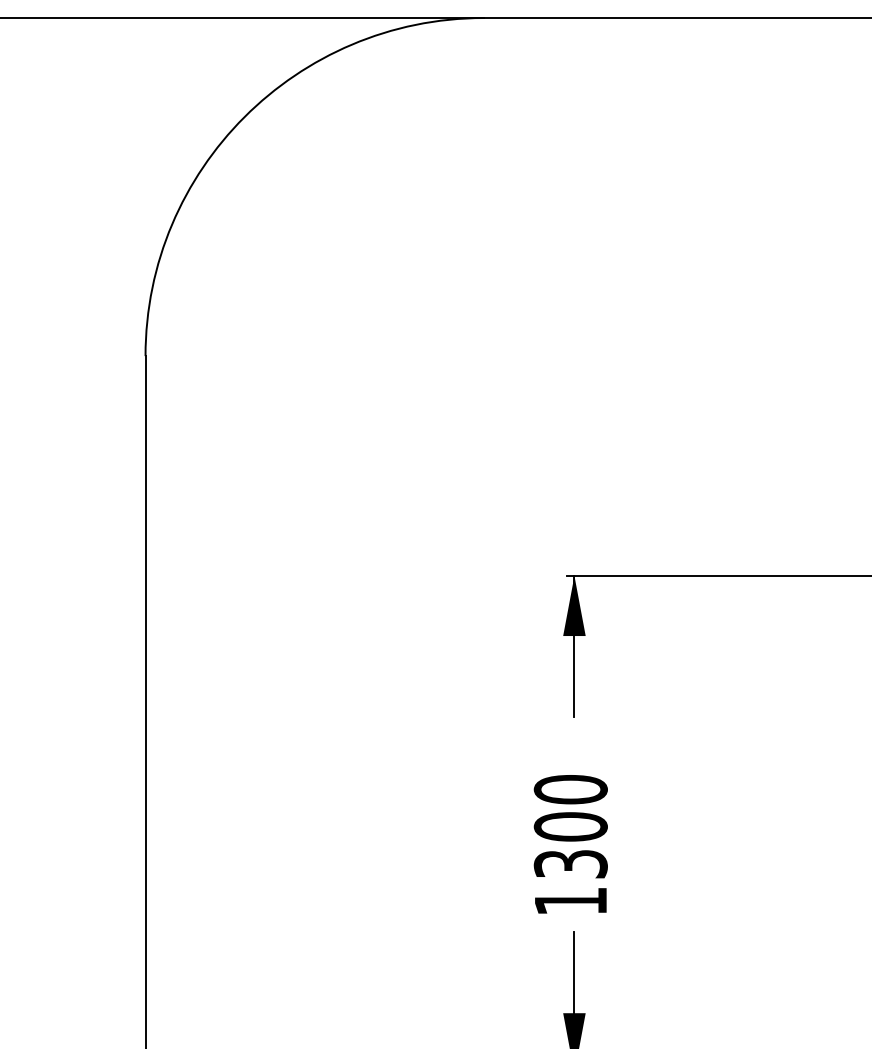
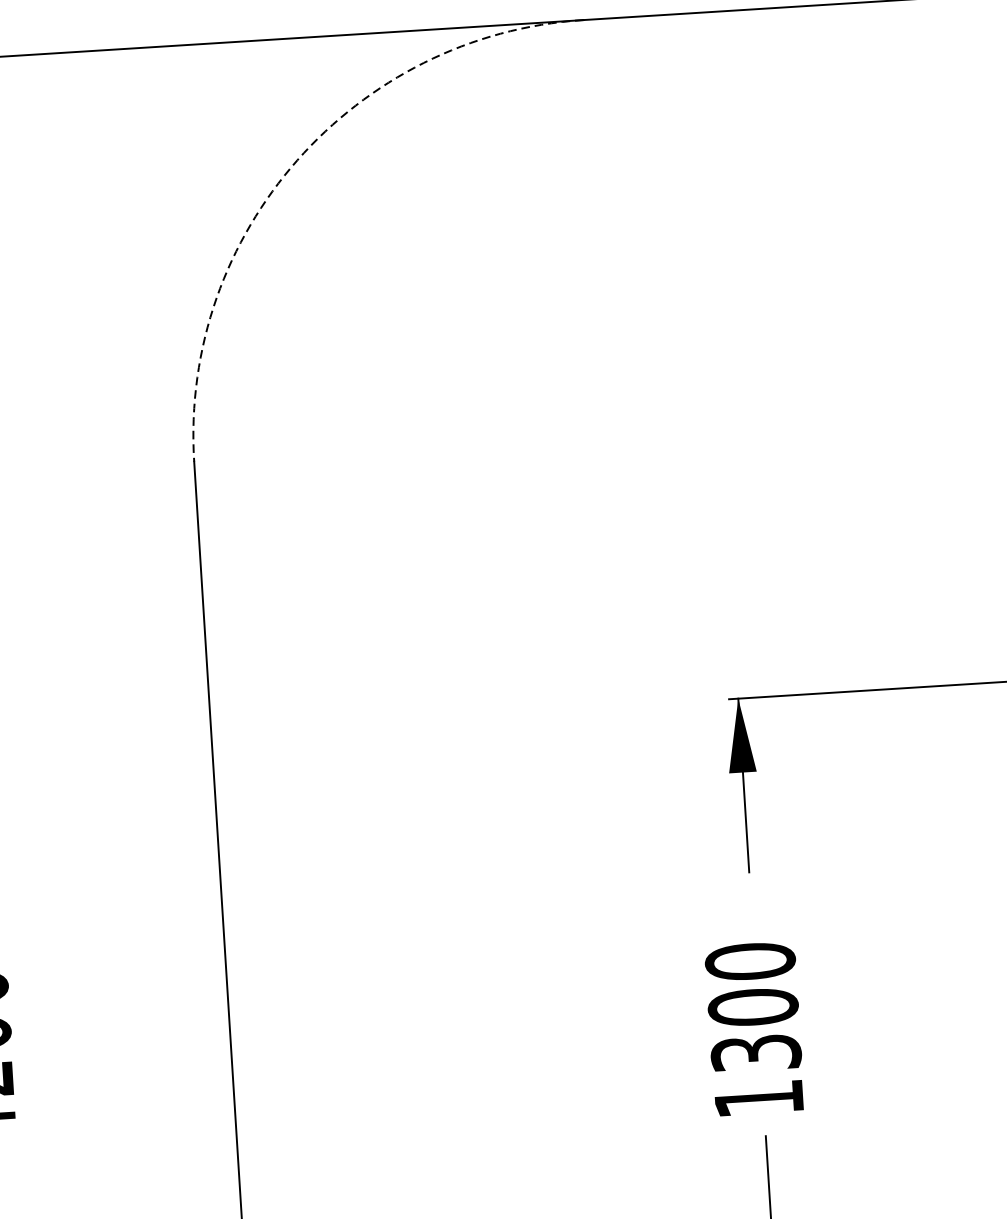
arc: (244, 117) -> (297, 160), solid -> dashed

